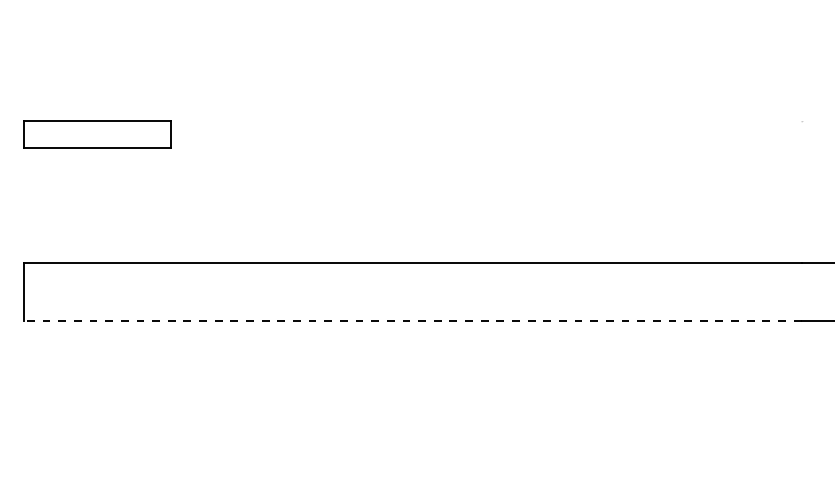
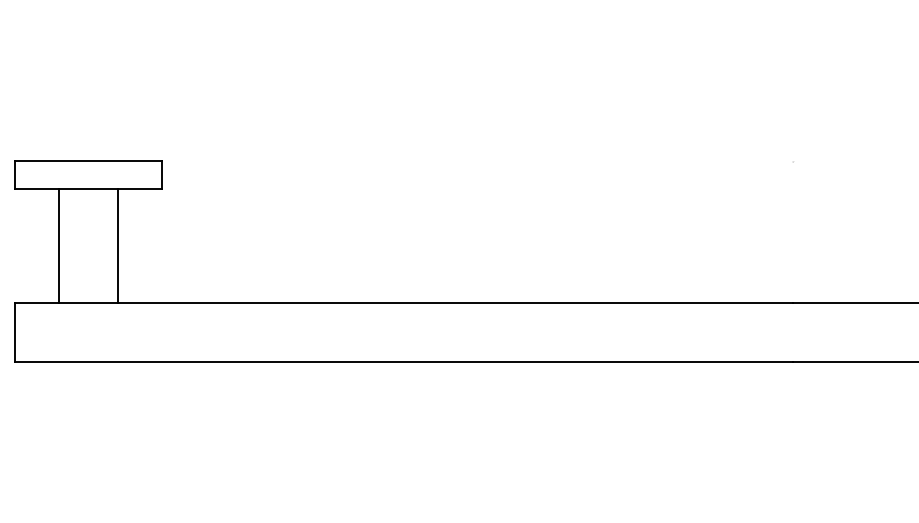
line: (68, 205) -> (59, 245), added
line: (126, 205) -> (117, 245), added
line: (412, 321) -> (403, 361), dashed -> solid

